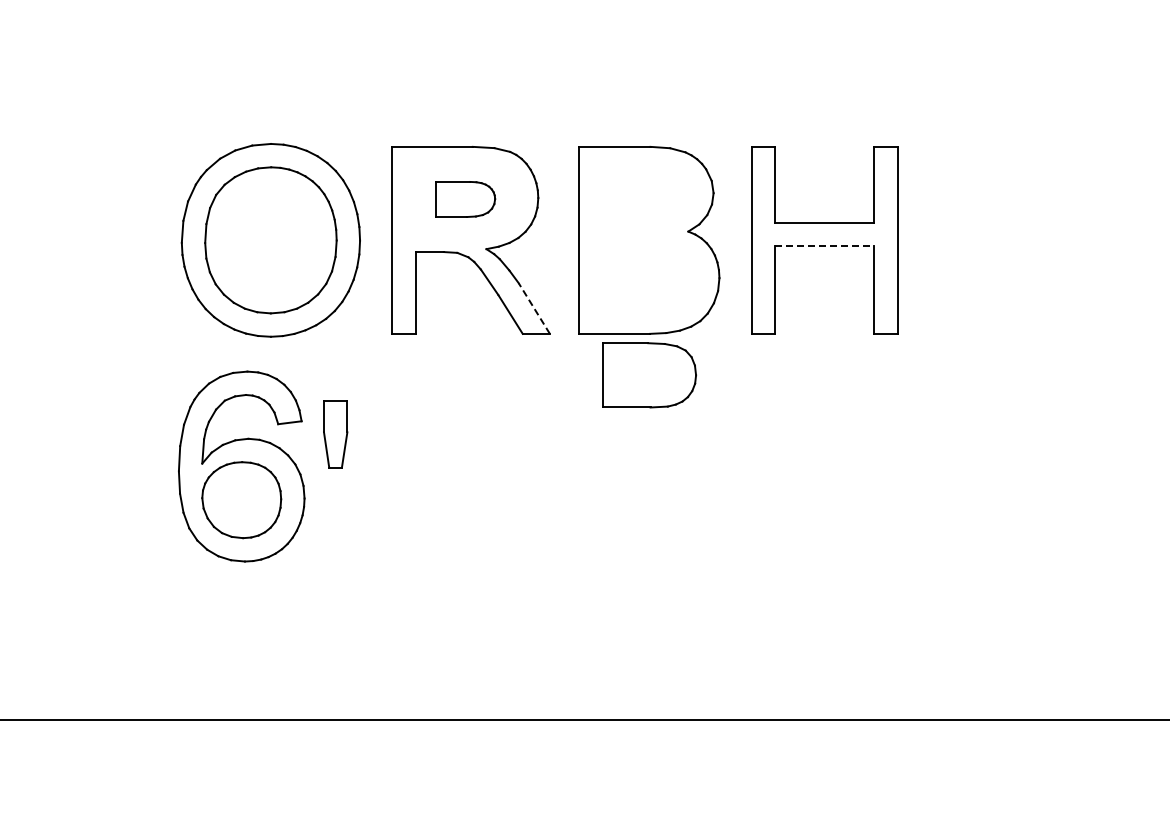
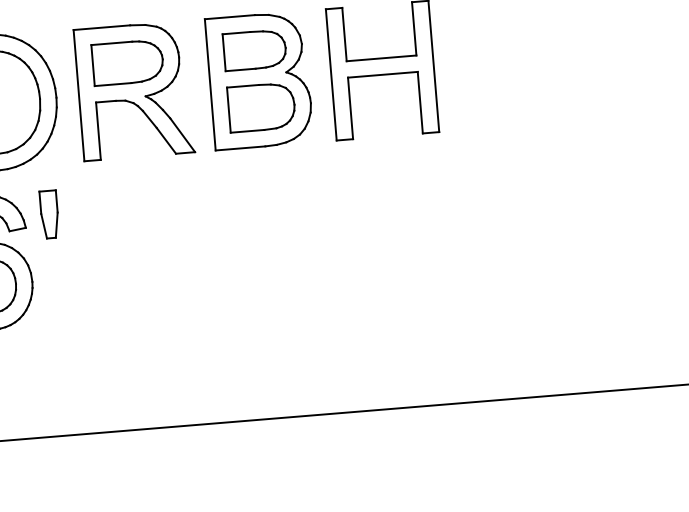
part: (646, 196) -> (254, 50), added
part: (465, 199) -> (128, 62), size x1.67
line: (824, 246) -> (382, 75), dashed -> solid
line: (534, 308) -> (182, 135), dashed -> solid
part: (649, 375) -> (261, 107), moved
part: (335, 434) -> (49, 214), moved

